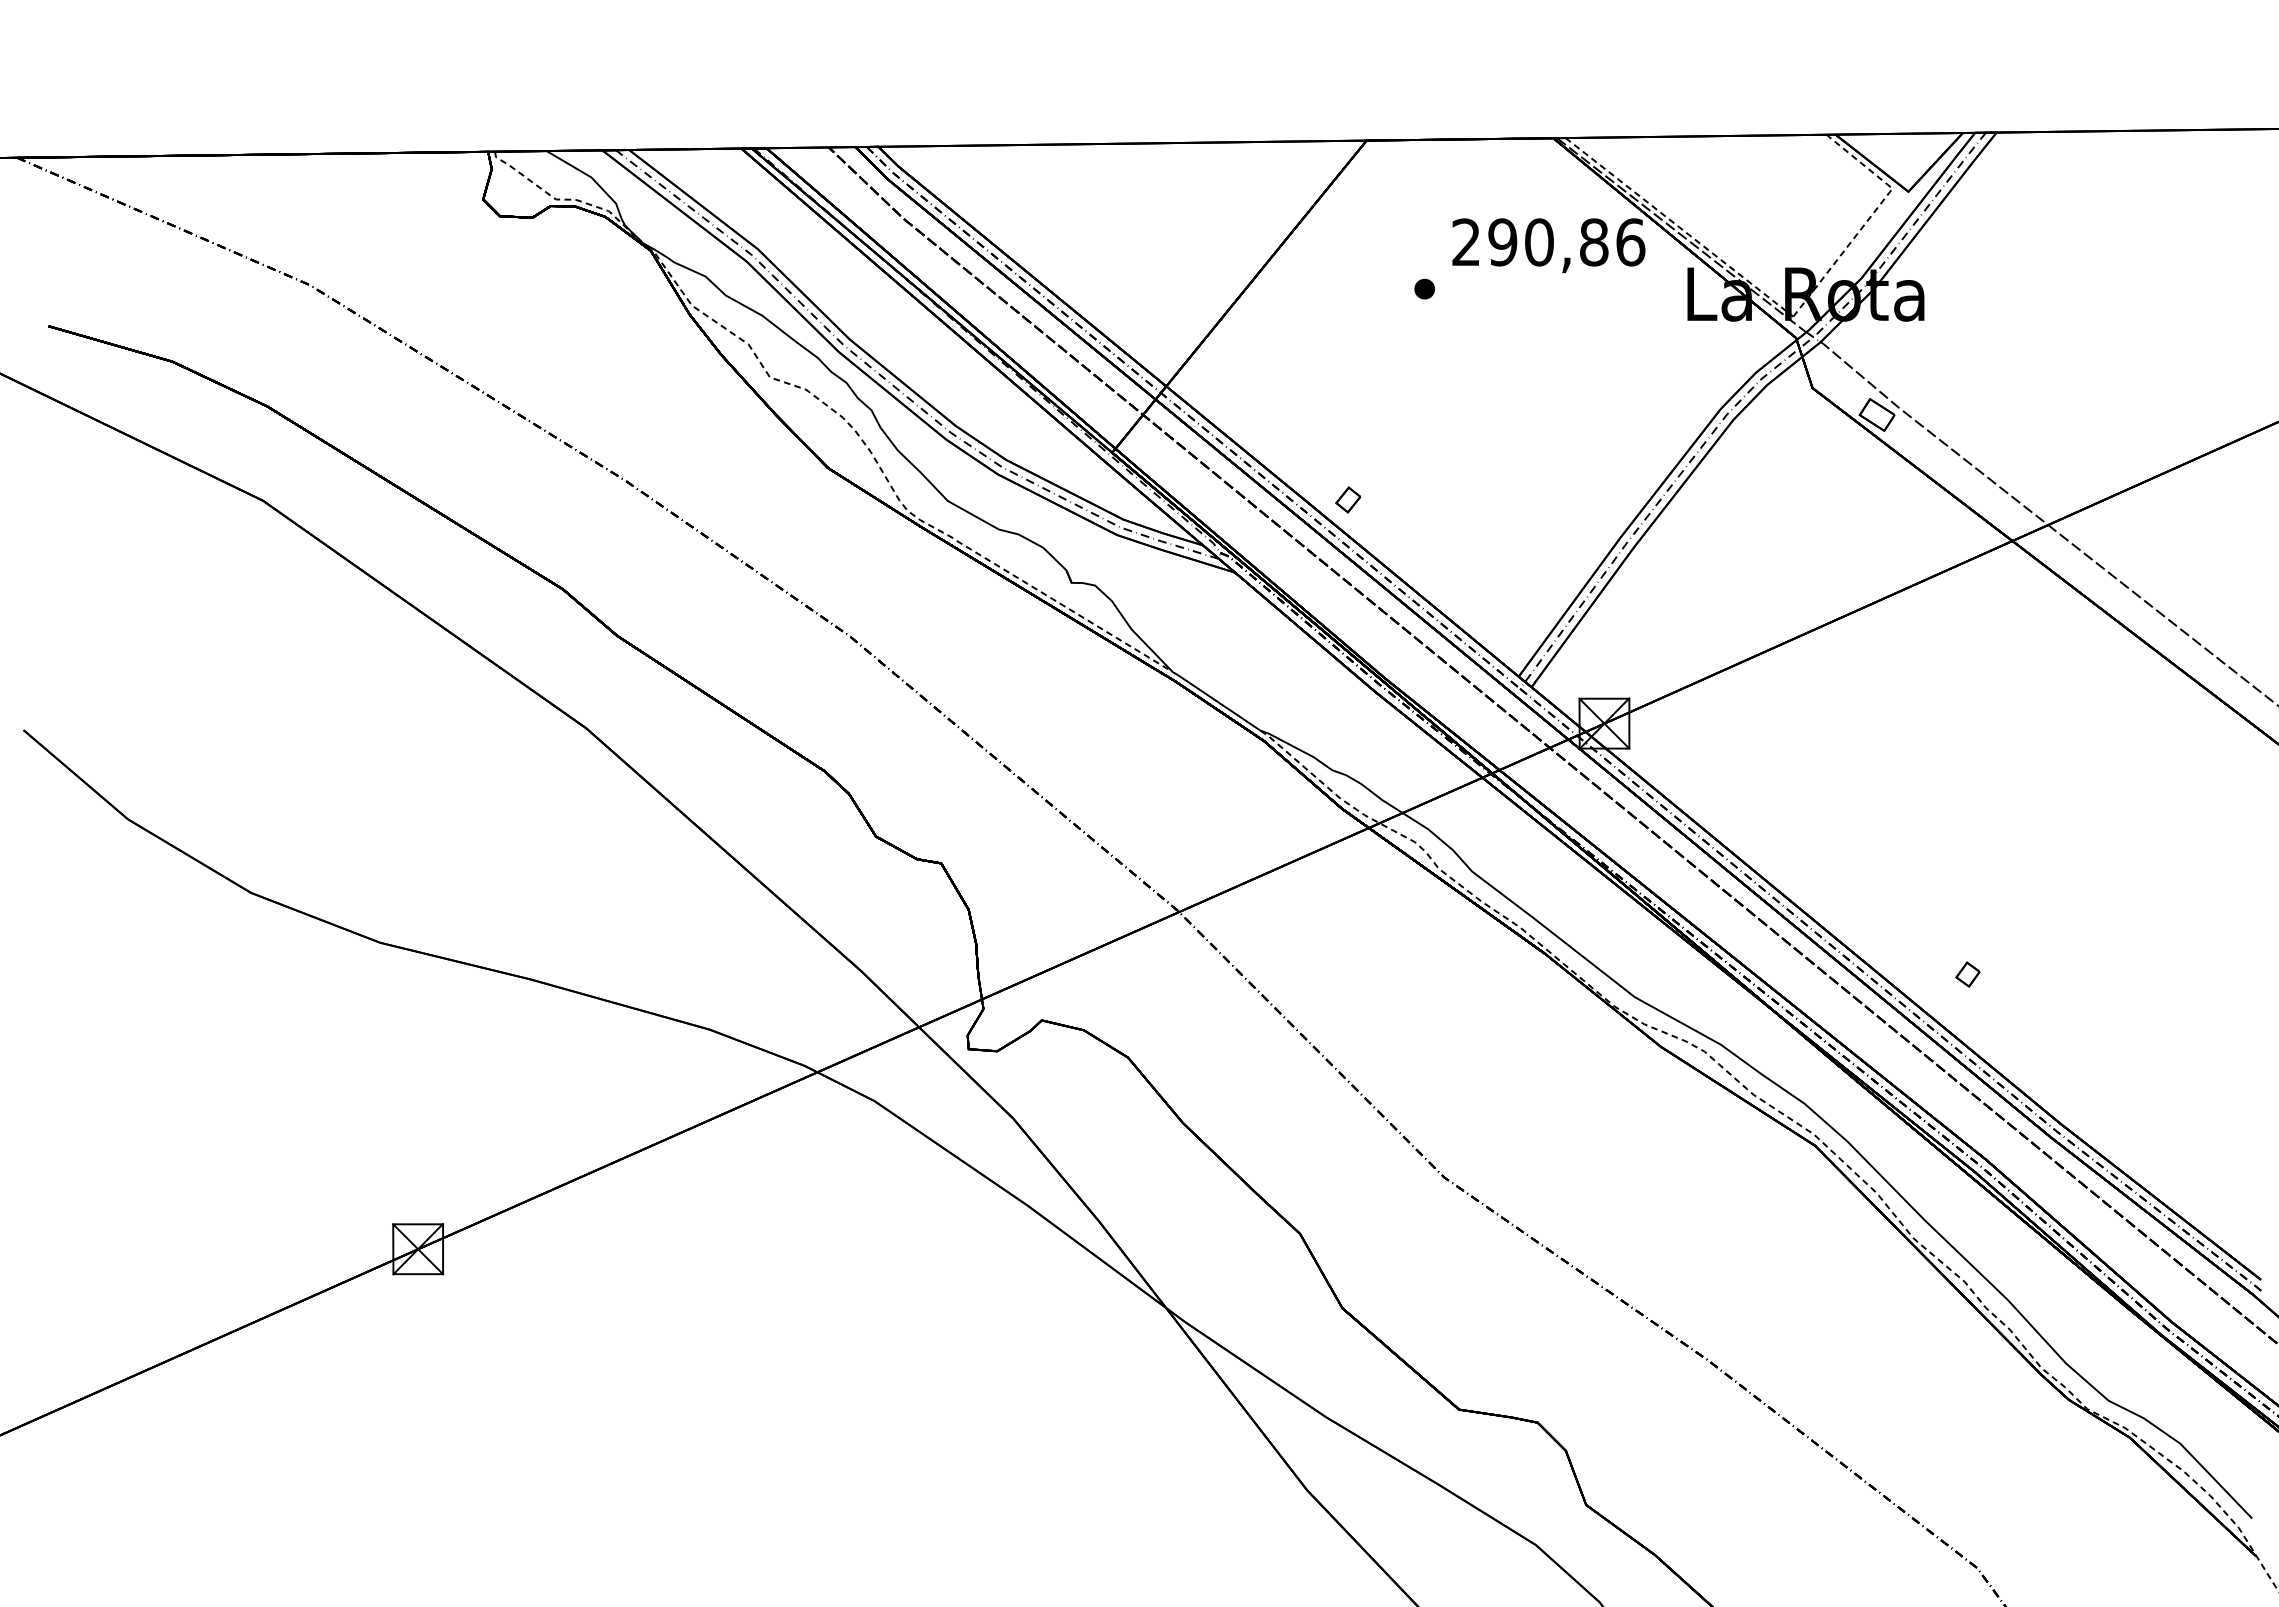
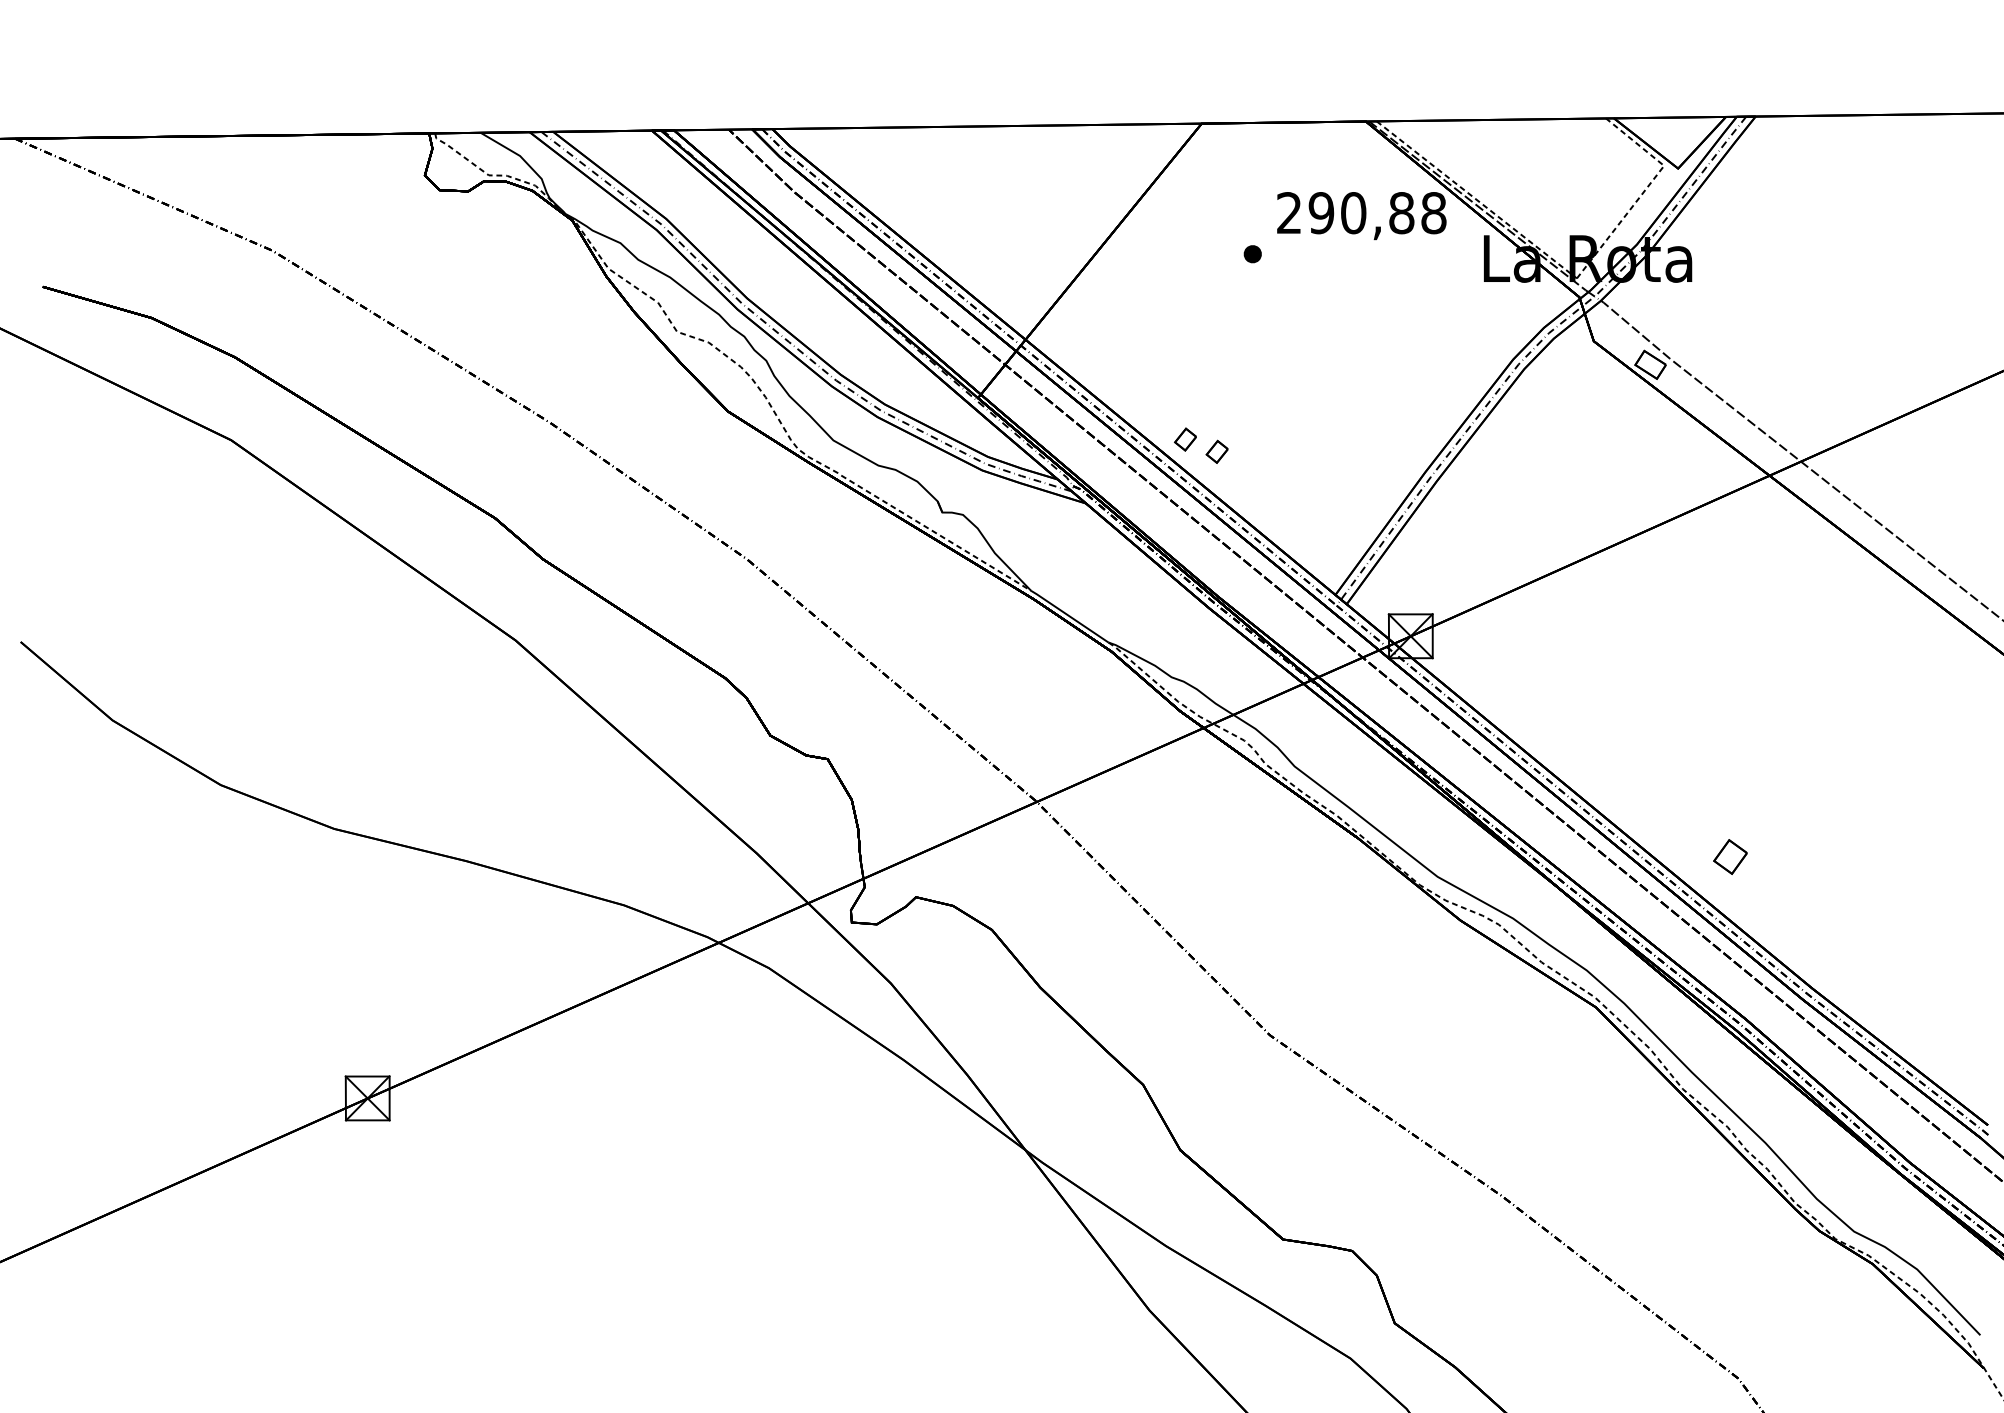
text: (1630, 242) -> (1433, 213), 290,86 -> 290,88
part: (1383, 513) -> (1216, 451), added
part: (1967, 974) -> (1730, 856), size x1.6

